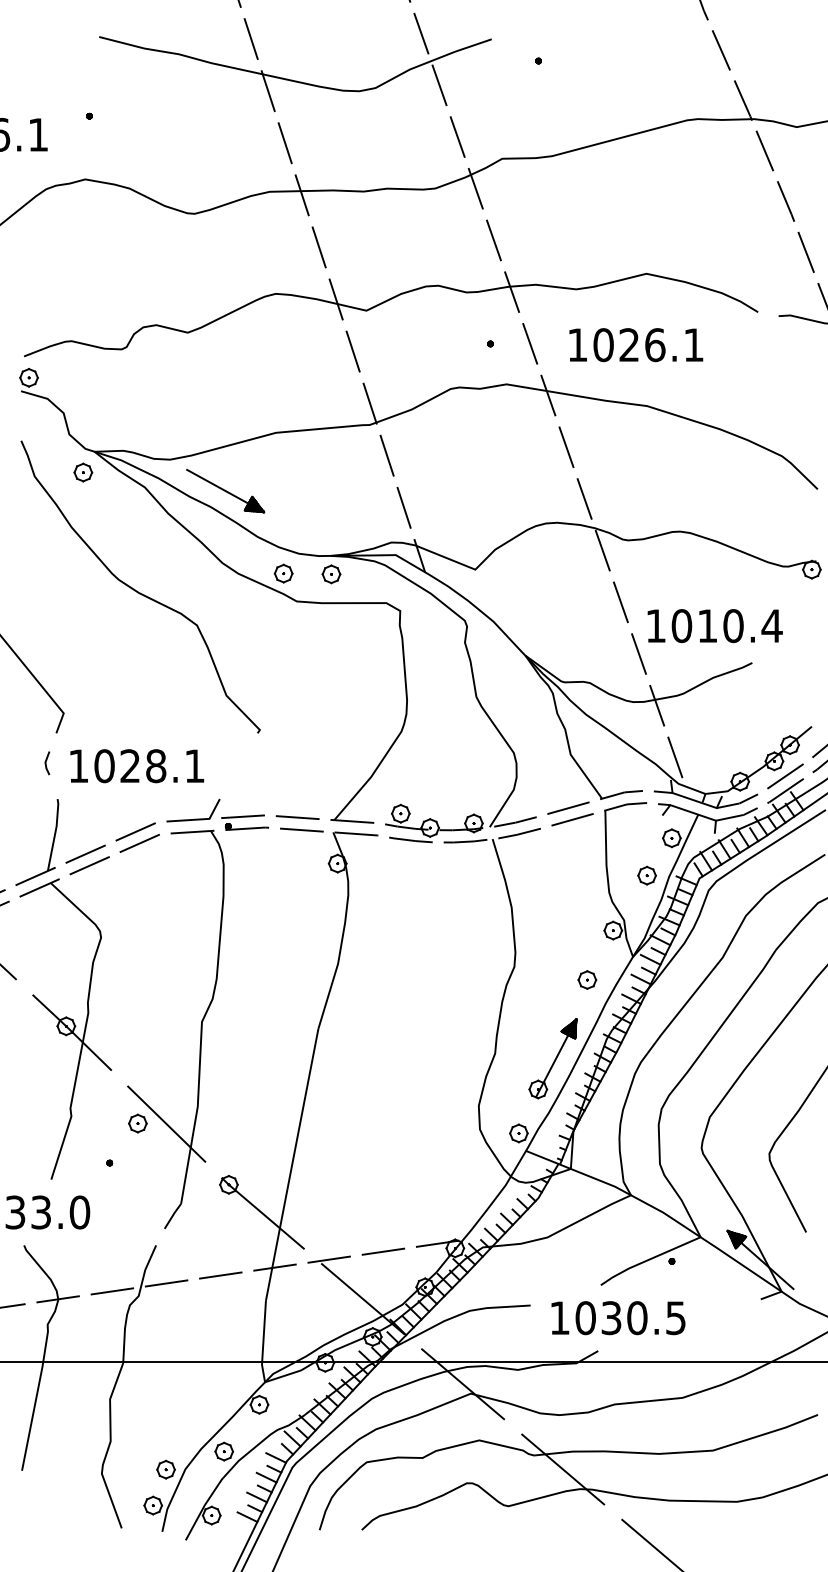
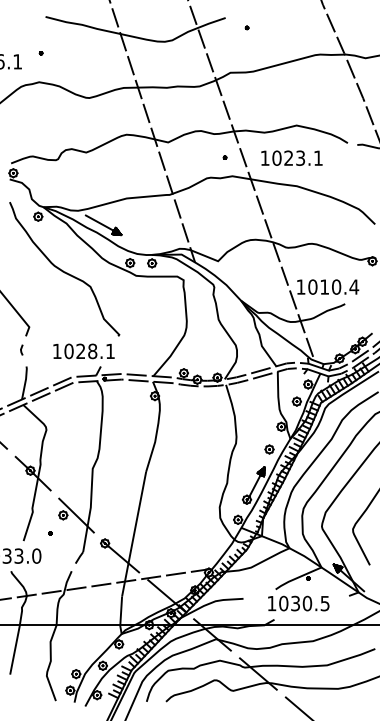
text: (654, 343) -> (300, 157), 1026.1 -> 1023.1
text: (136, 766) -> (83, 351), moved
text: (617, 1317) -> (298, 603), moved

